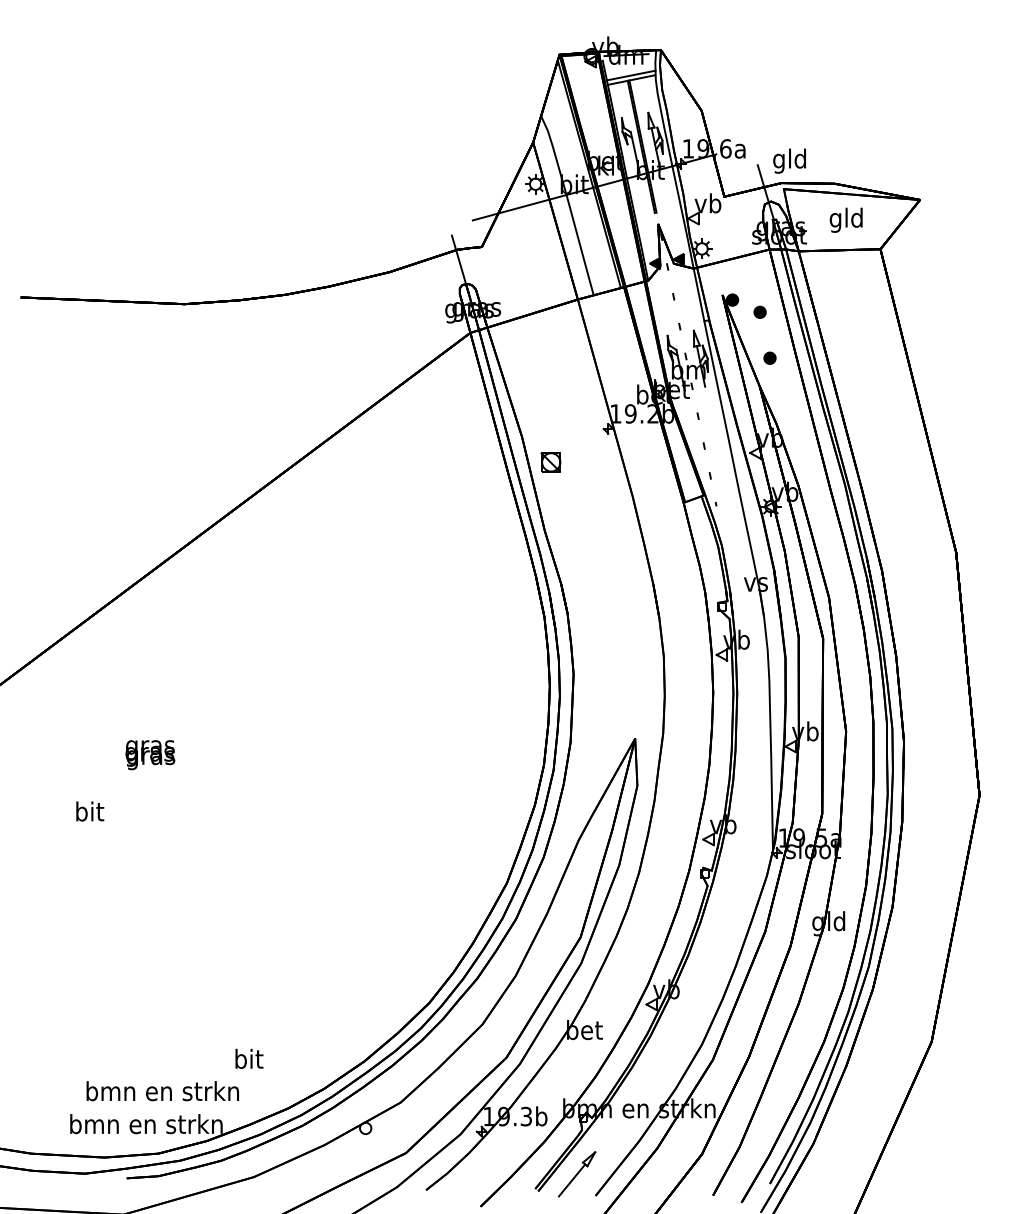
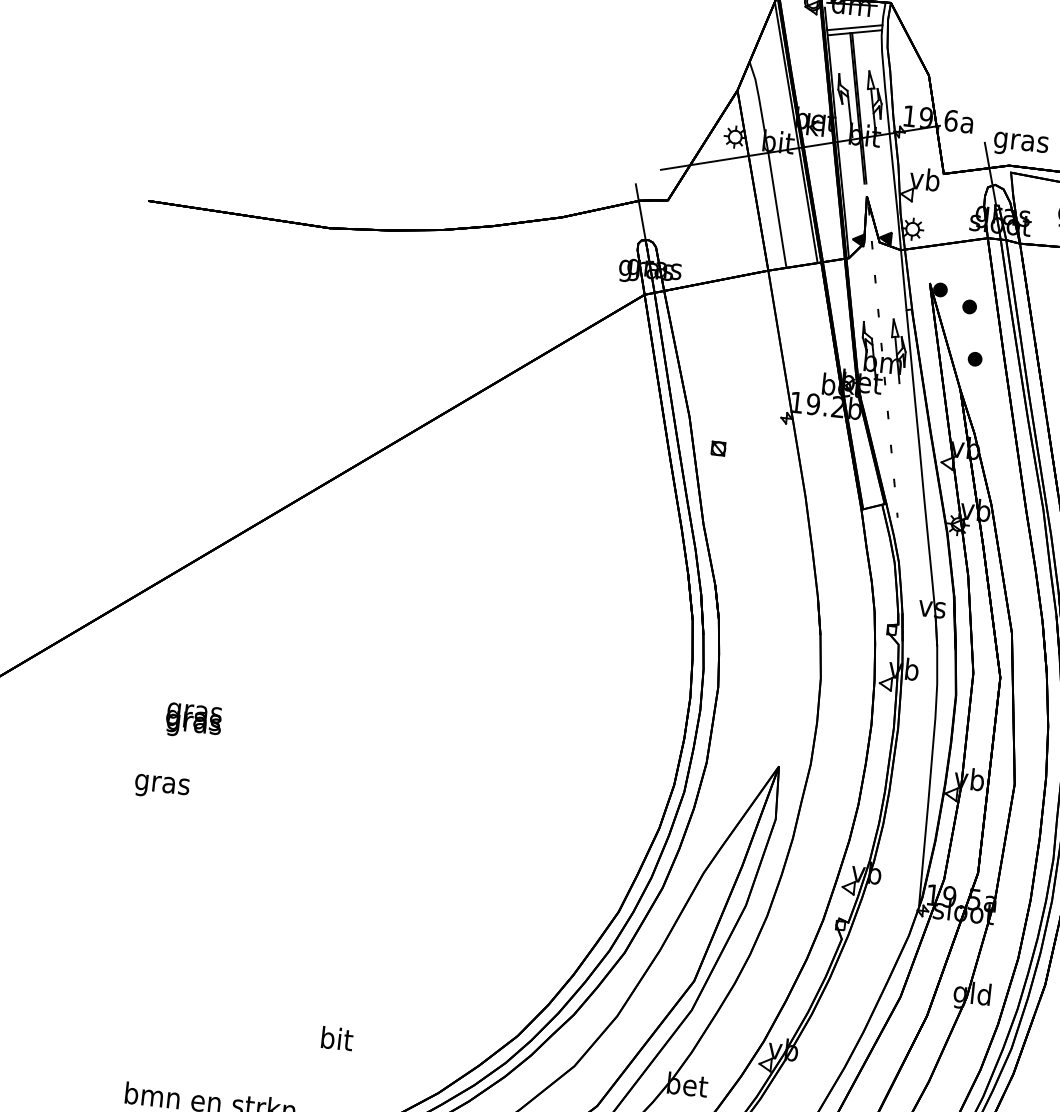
text: (789, 160) -> (1020, 141), gld -> gras
part: (550, 462) -> (718, 448), size x0.62
text: (150, 755) -> (193, 721), moved
text: (89, 813) -> (162, 783), bit -> gras
text: (249, 1058) -> (337, 1038), moved

